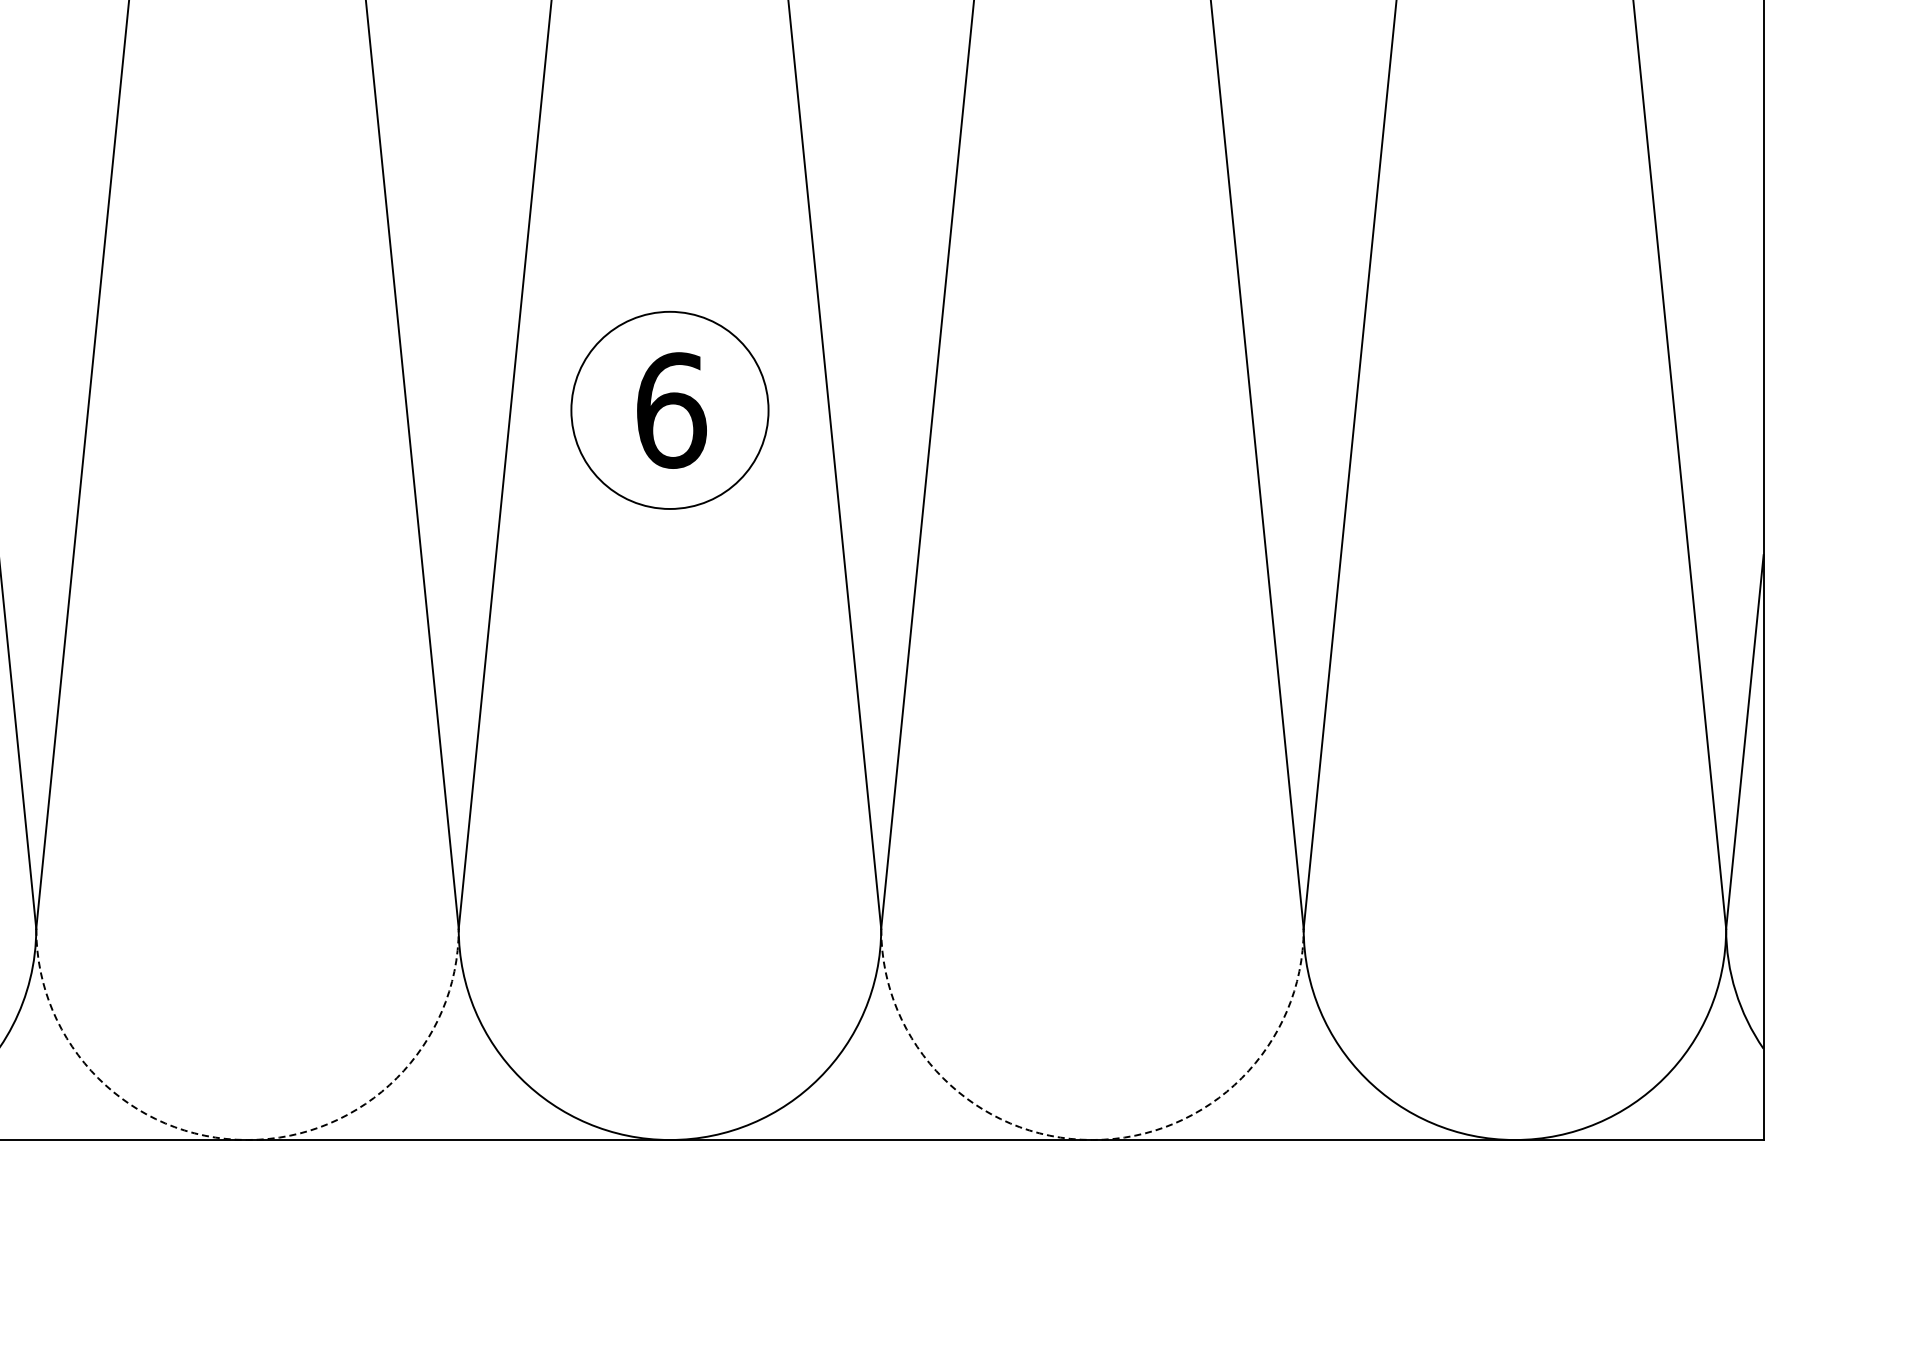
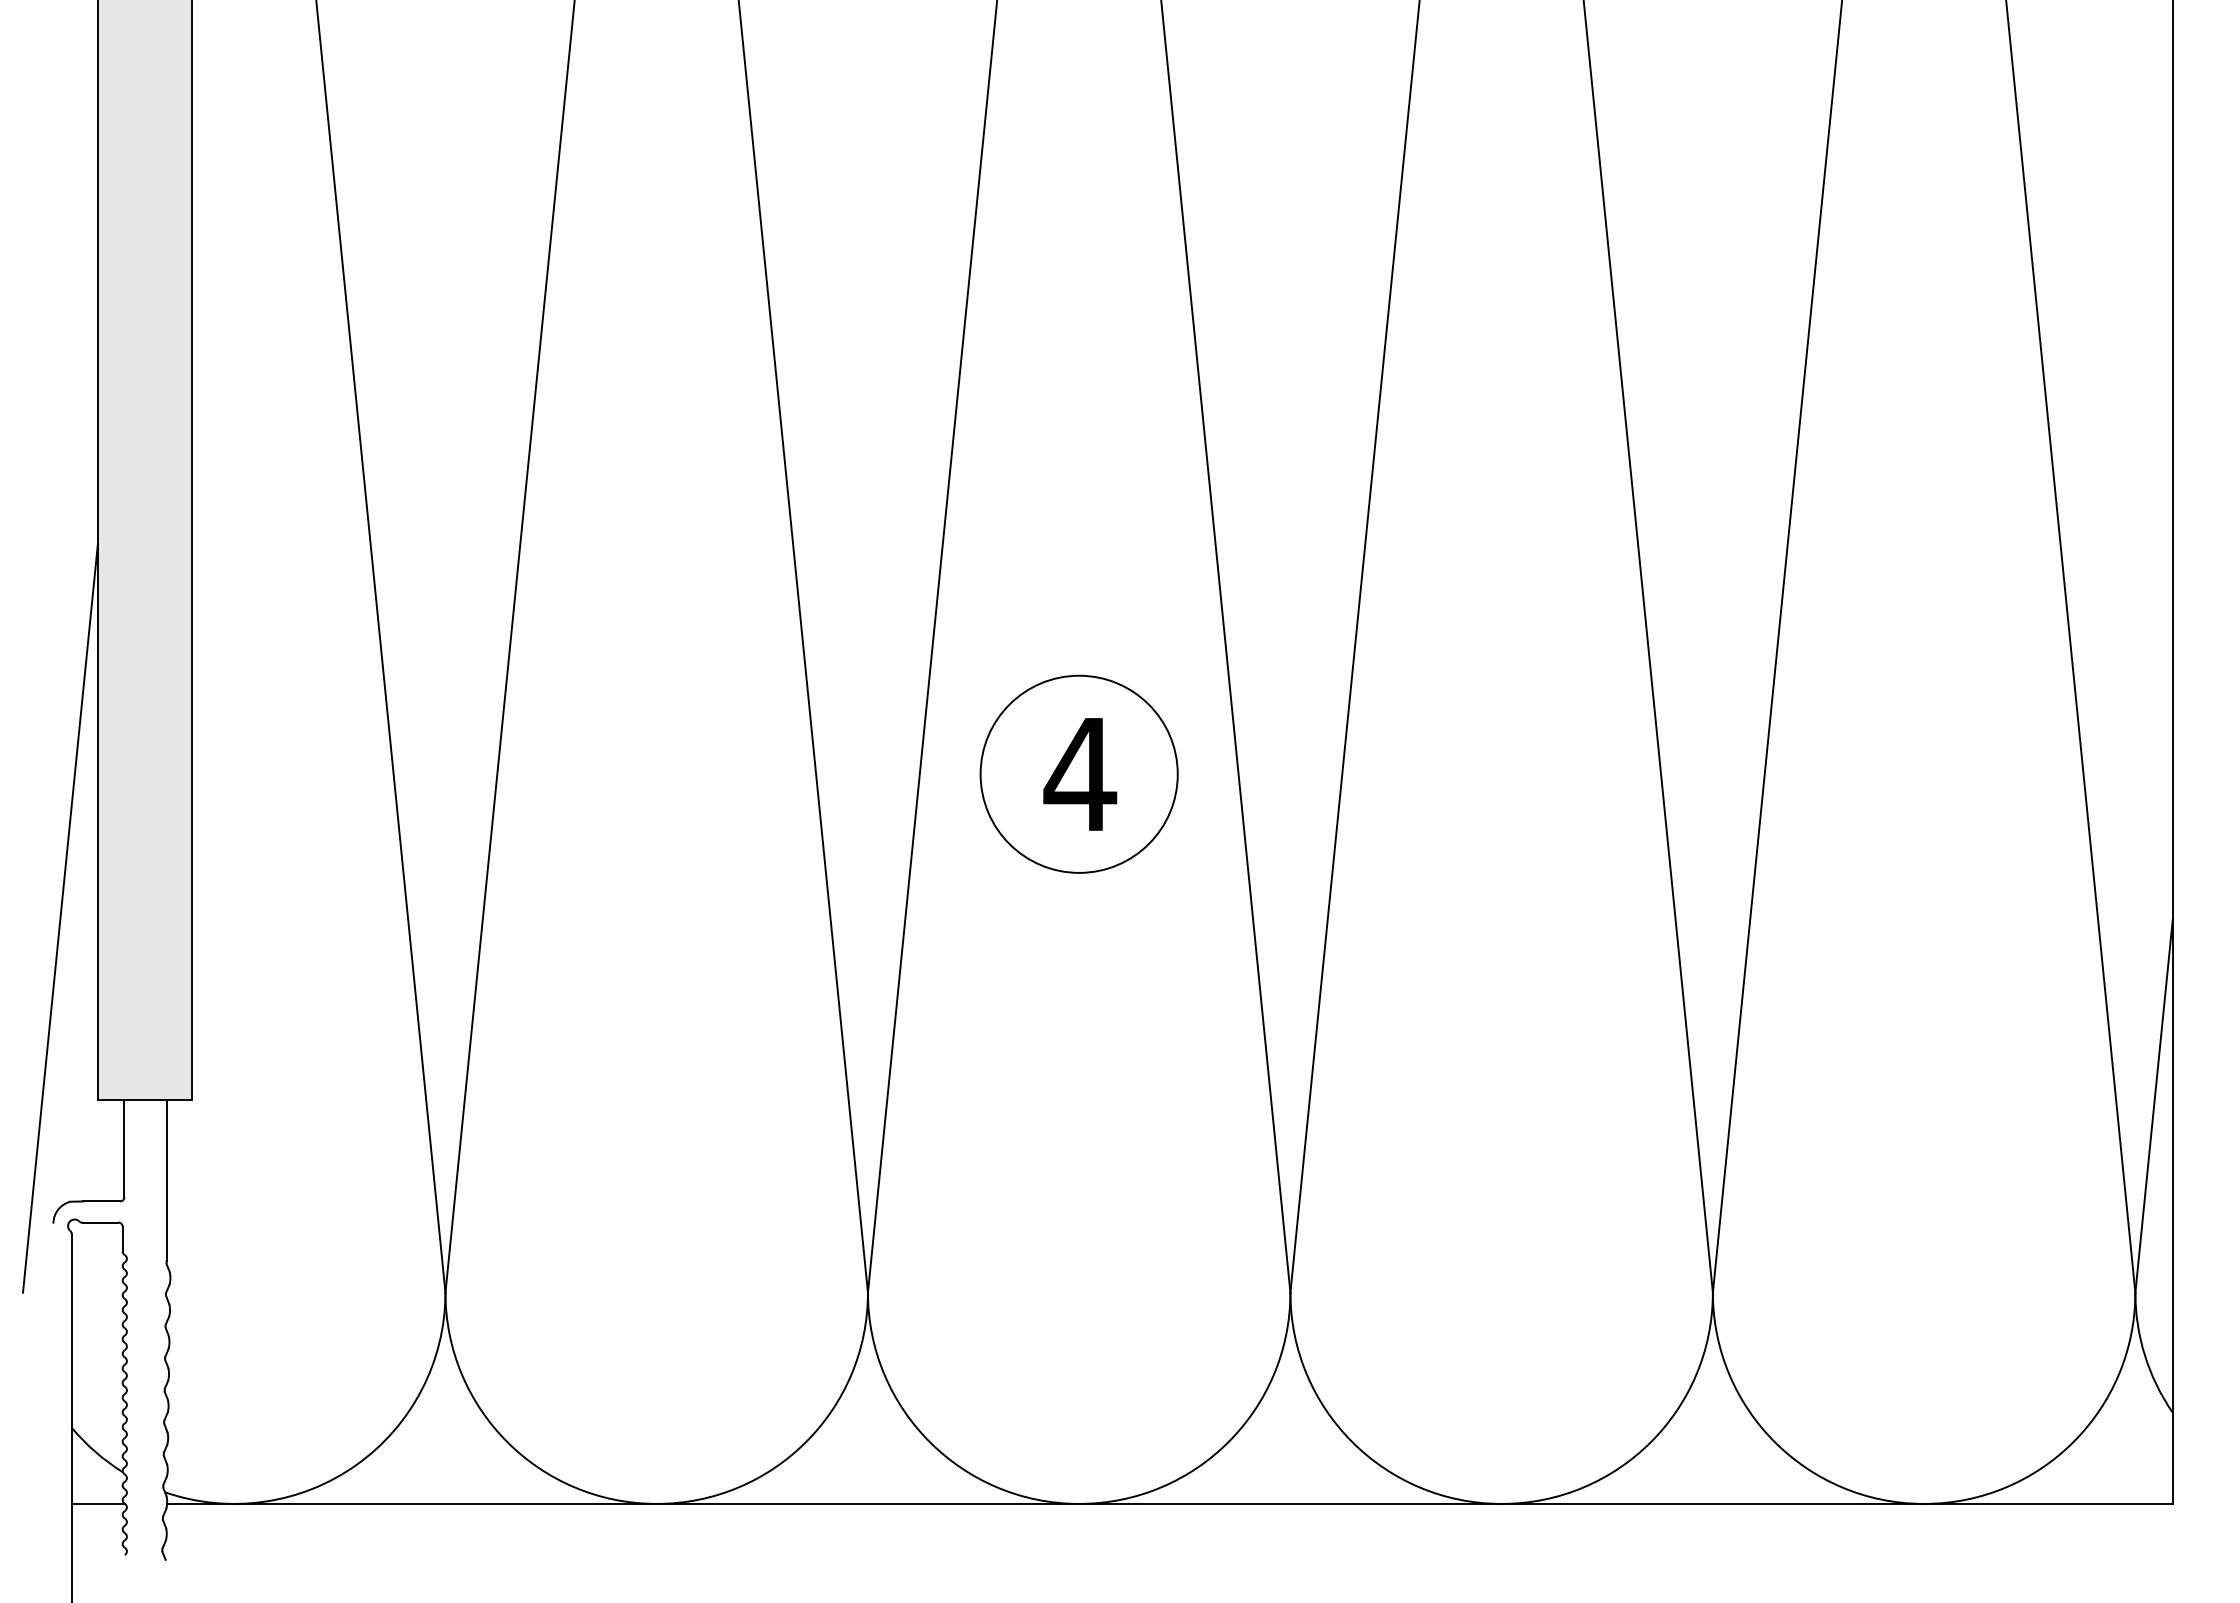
text: (671, 410) -> (1080, 774), 6 -> 4
arc: (247, 1139) -> (656, 1503), dashed -> solid
arc: (1092, 1139) -> (1501, 1503), dashed -> solid

